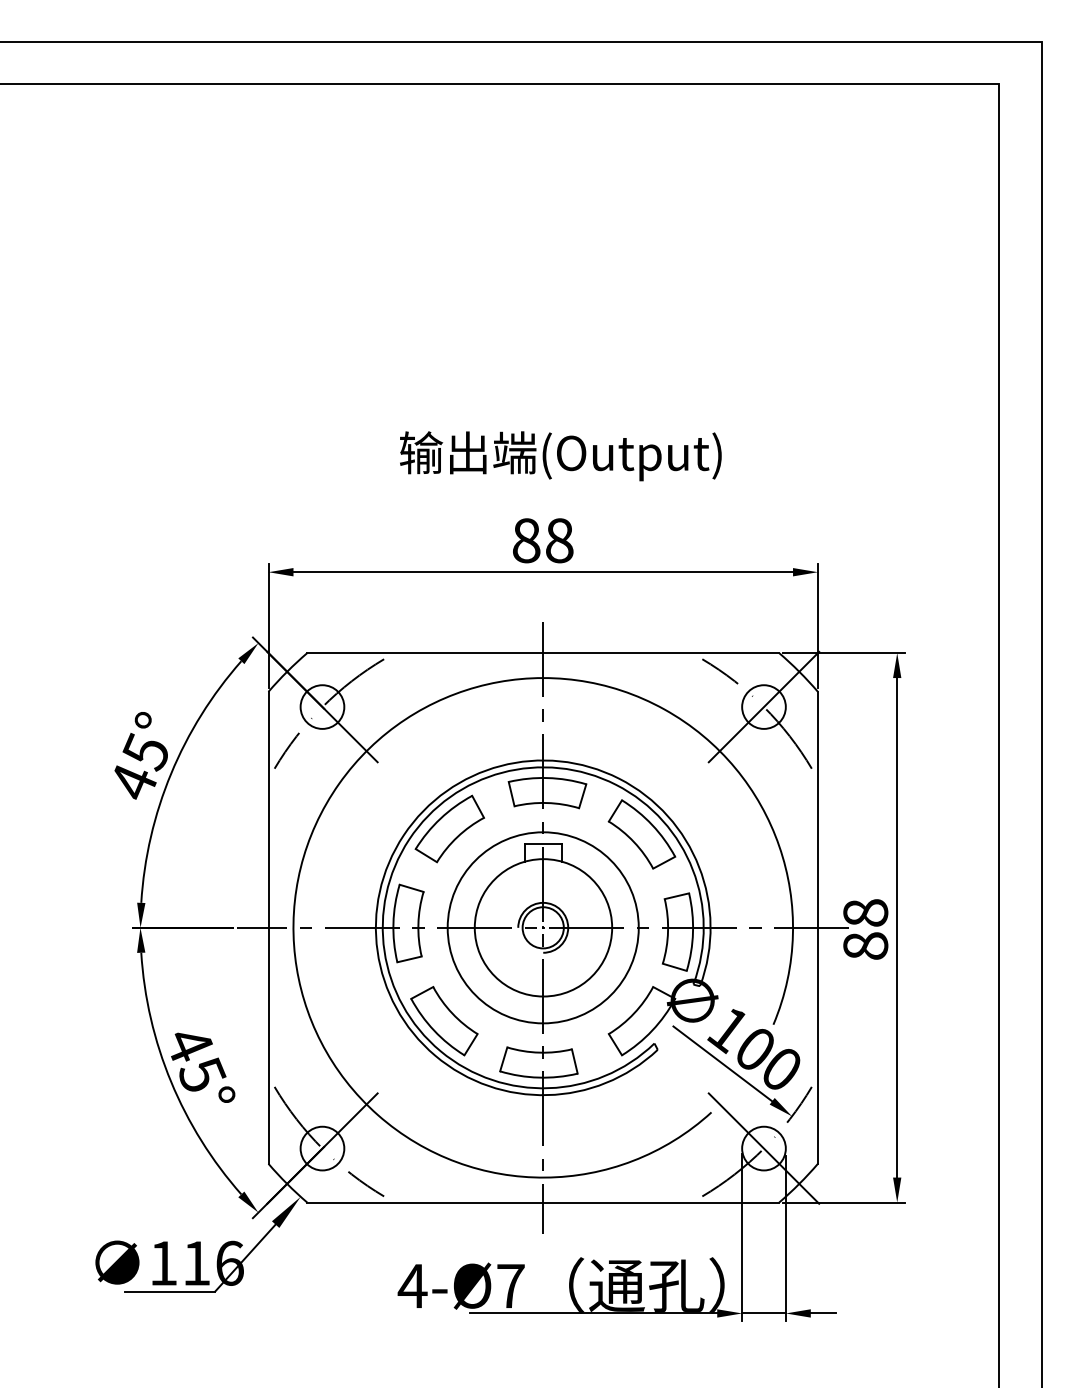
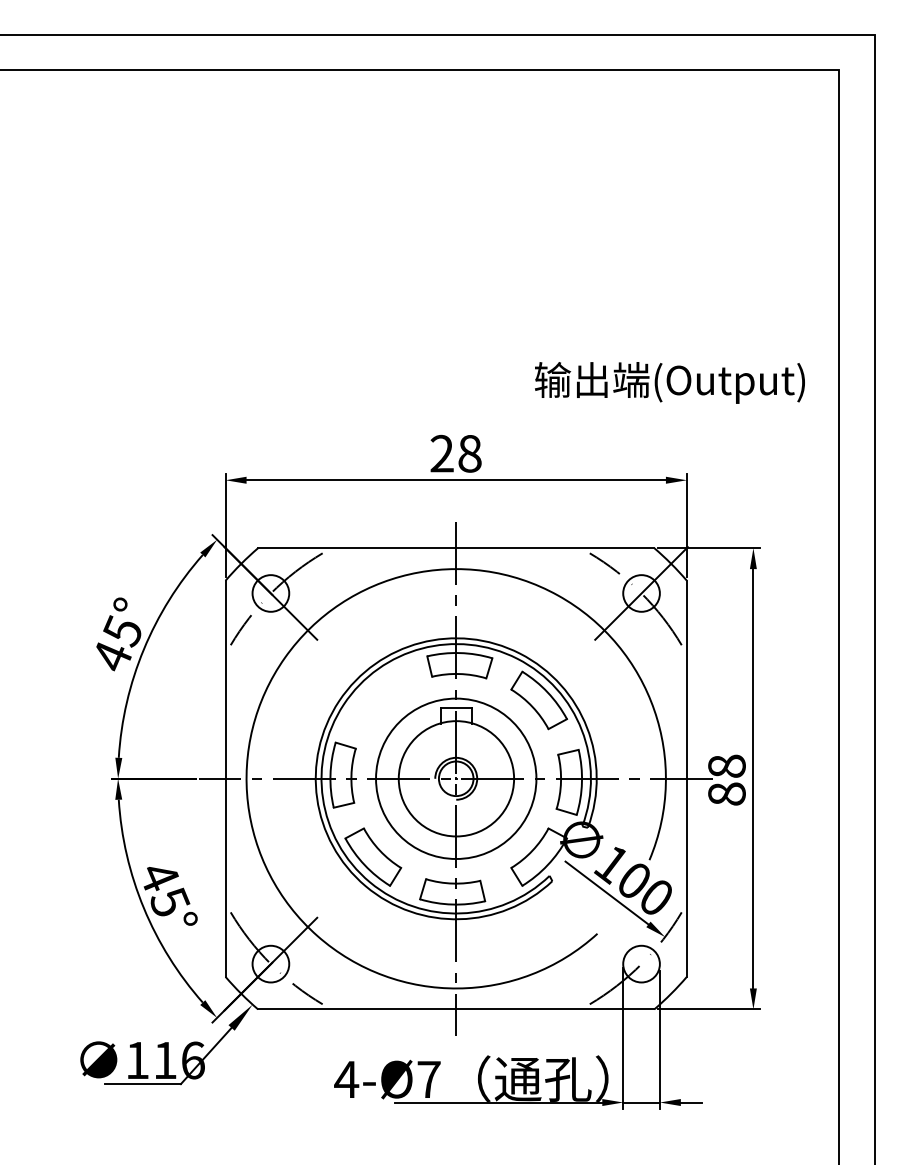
text: (560, 456) -> (669, 383), moved
text: (526, 540) -> (442, 453), 88 -> 28
part: (449, 828) -> (377, 695), removed
line: (763, 1148) -> (641, 964), removed

